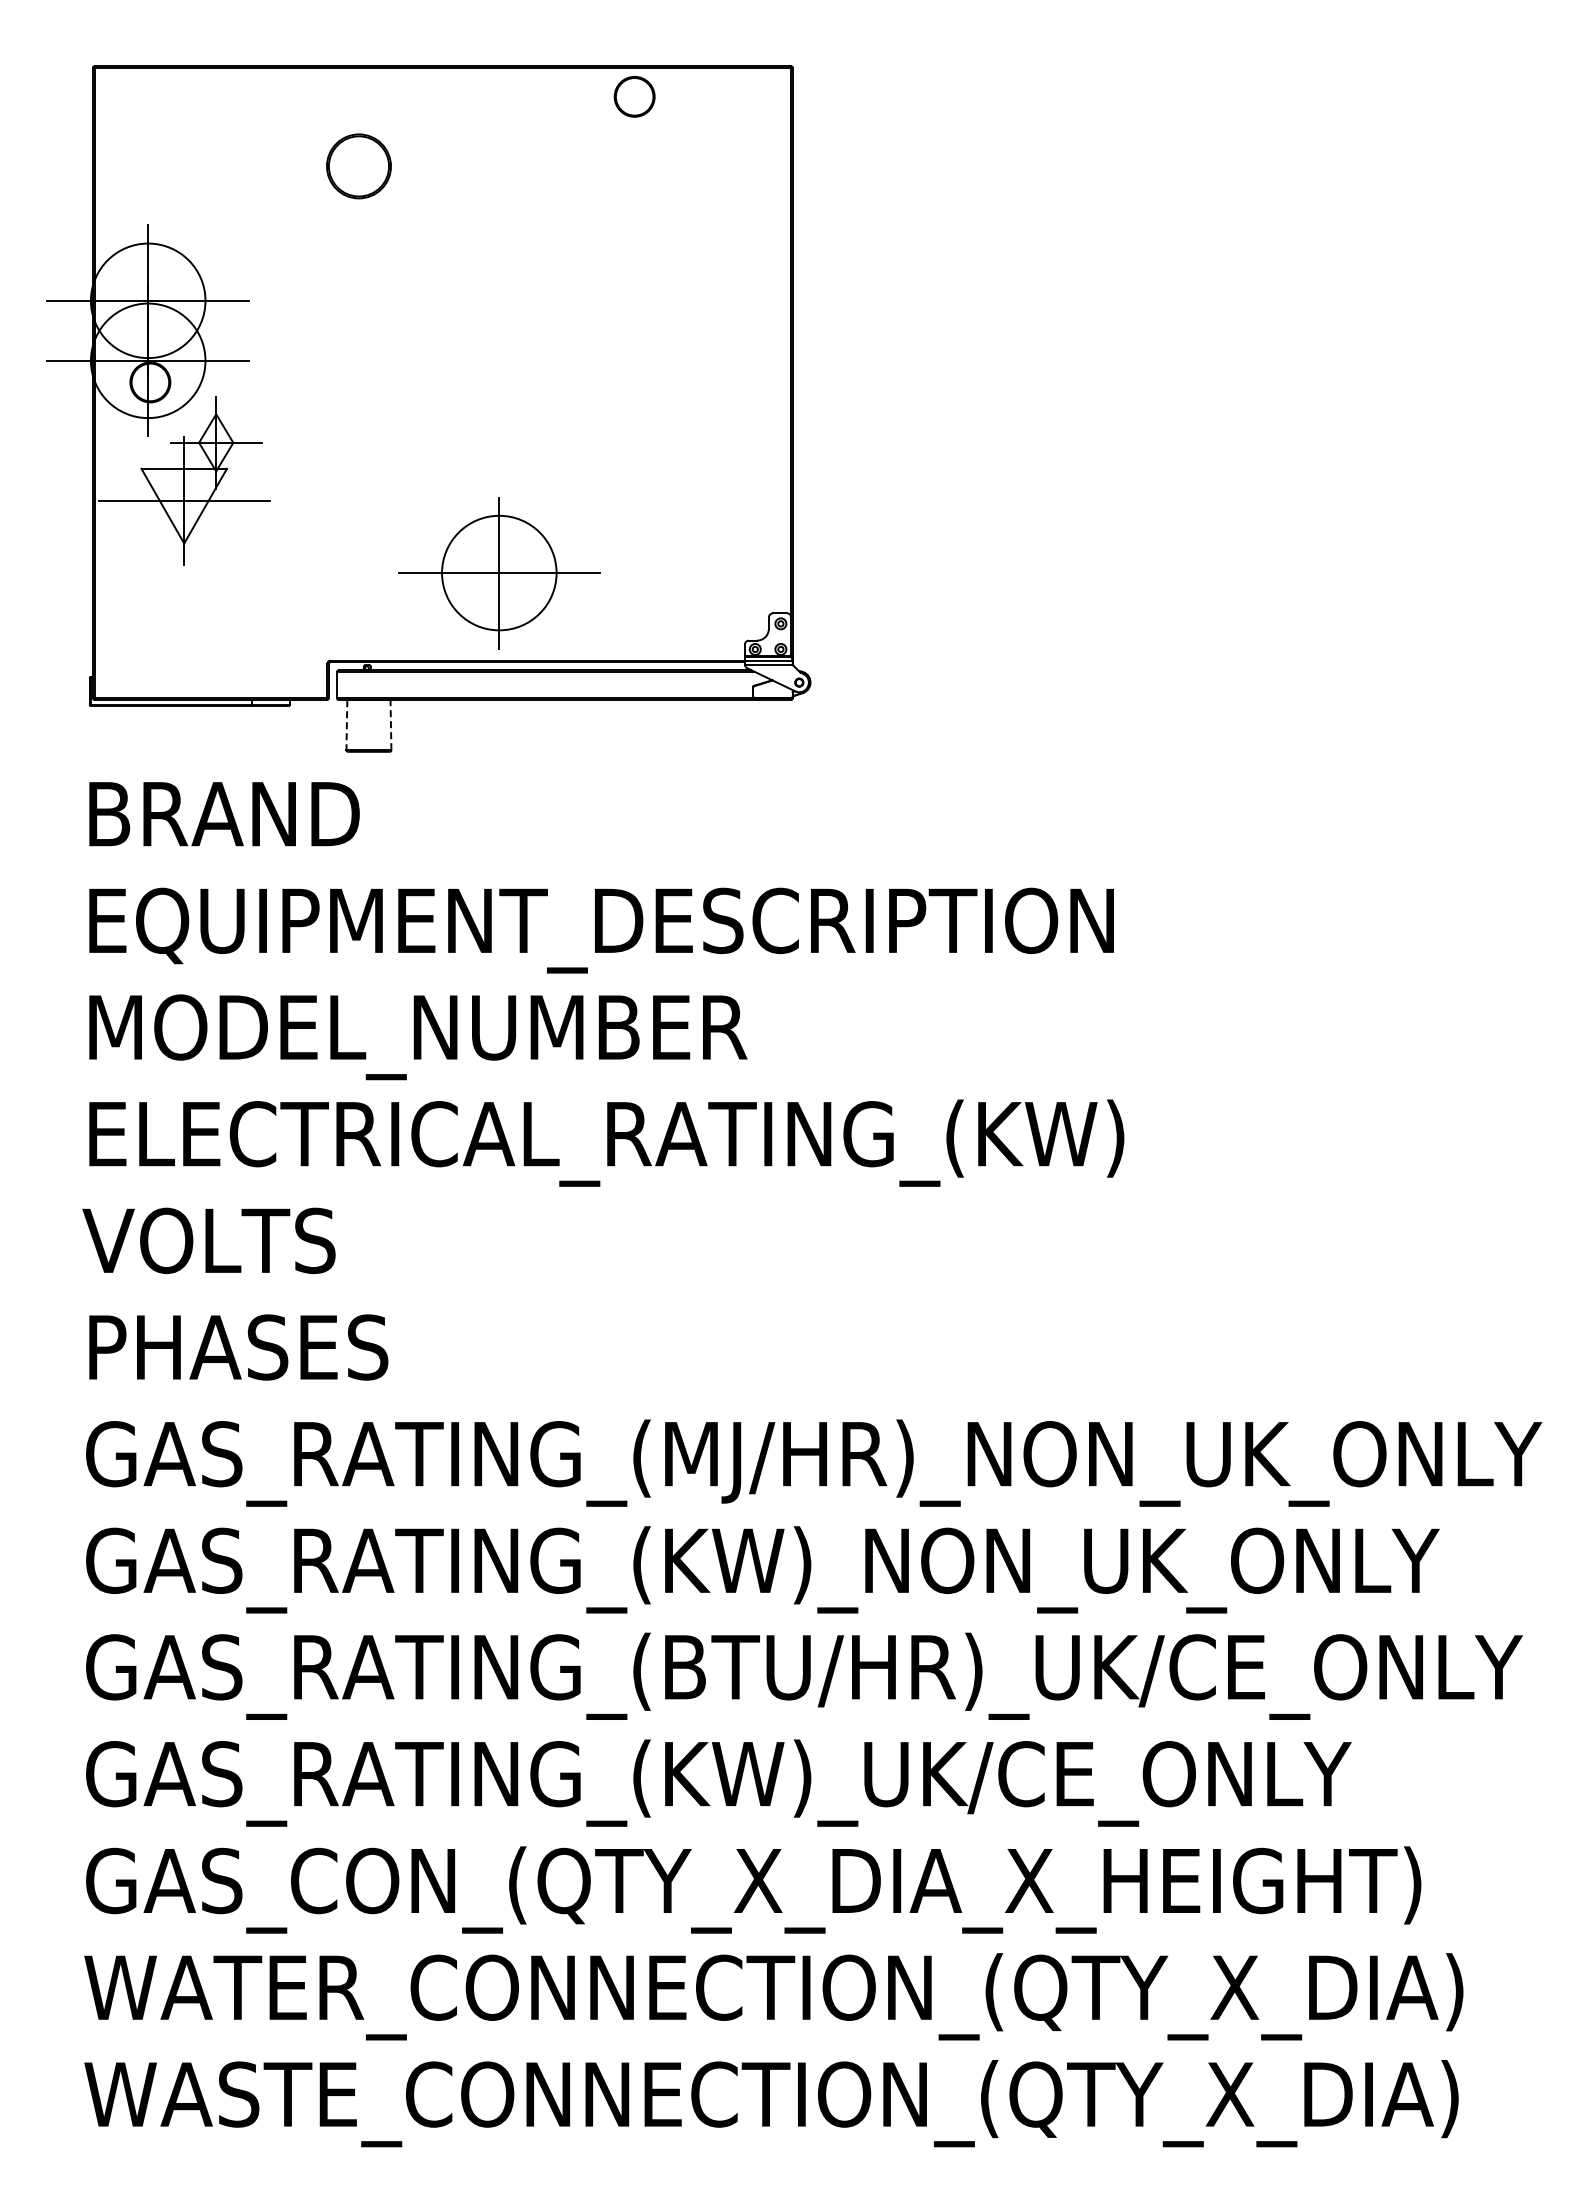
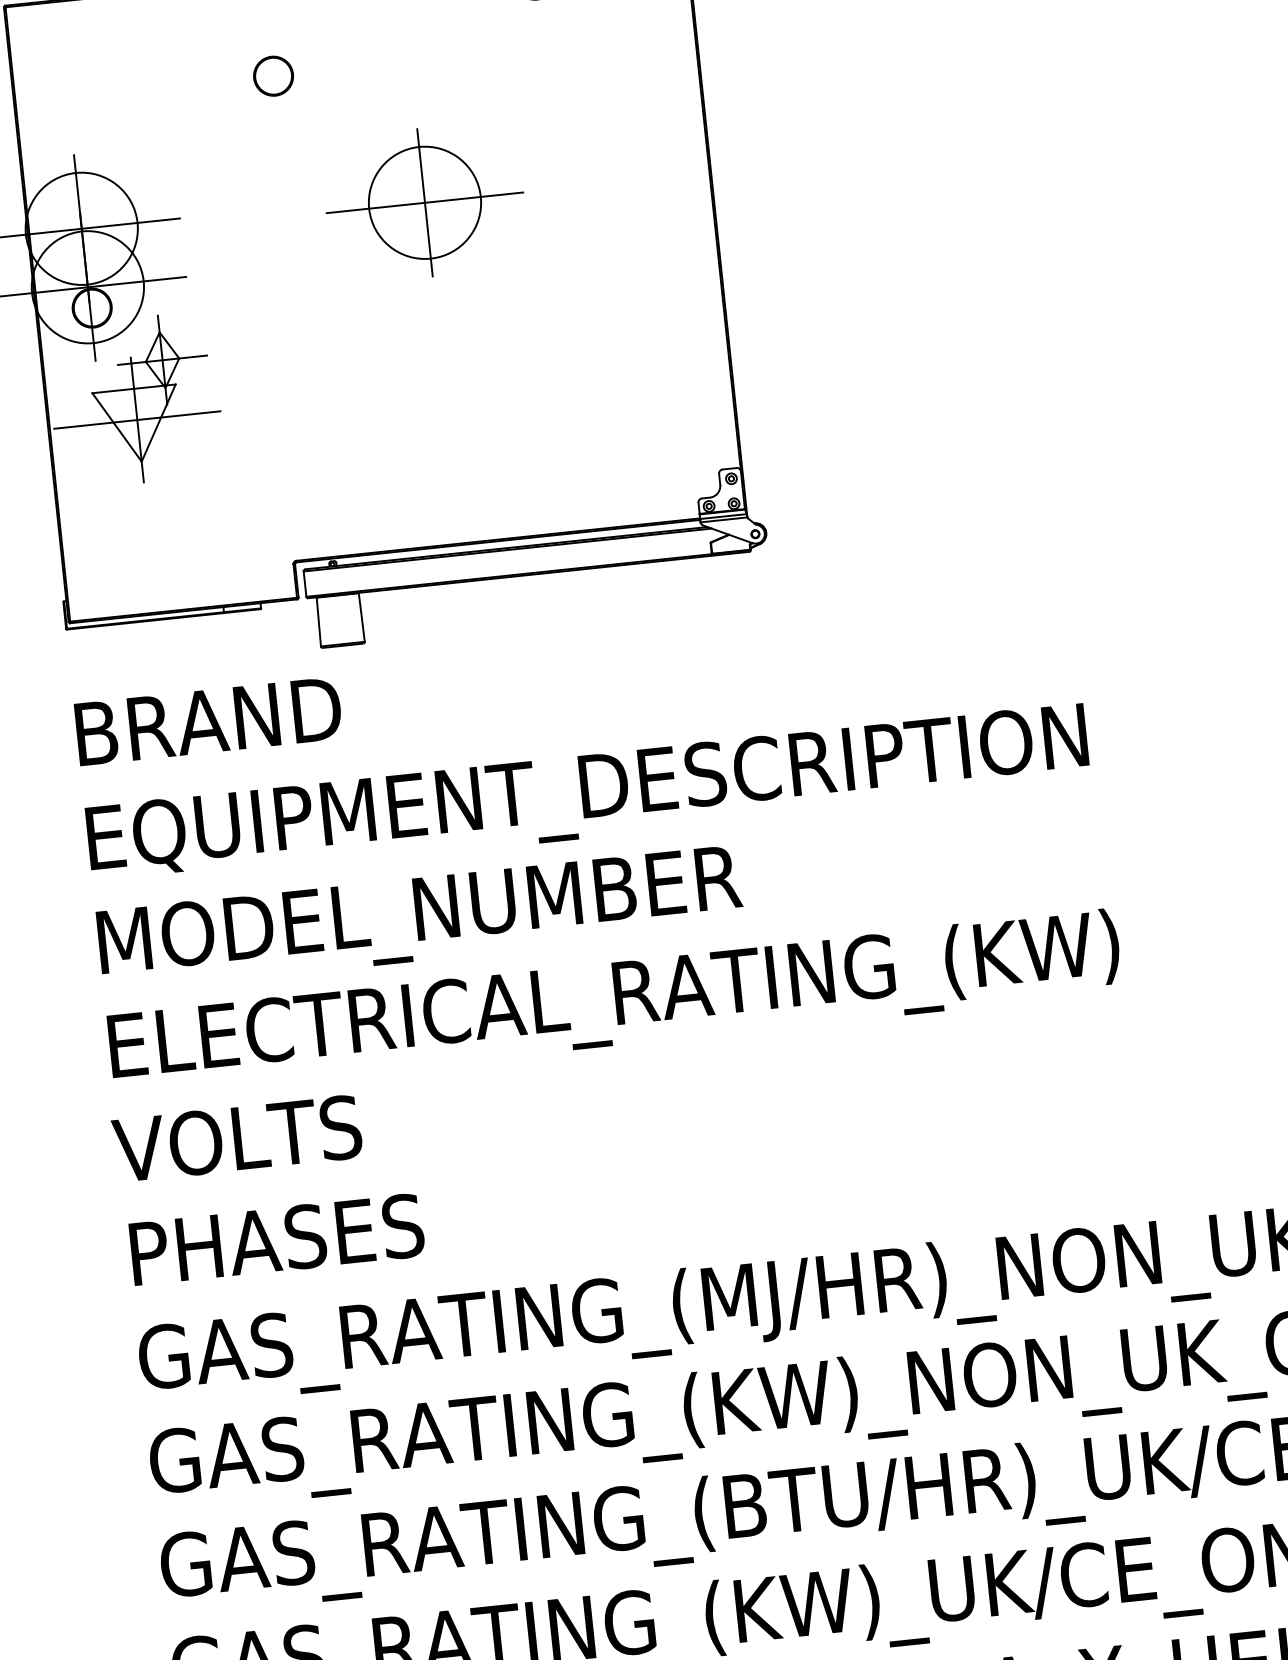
part: (359, 166) -> (273, 76), size x0.62
part: (499, 573) -> (425, 203), moved
line: (346, 725) -> (318, 622), dashed -> solid
line: (390, 725) -> (361, 617), dashed -> solid

